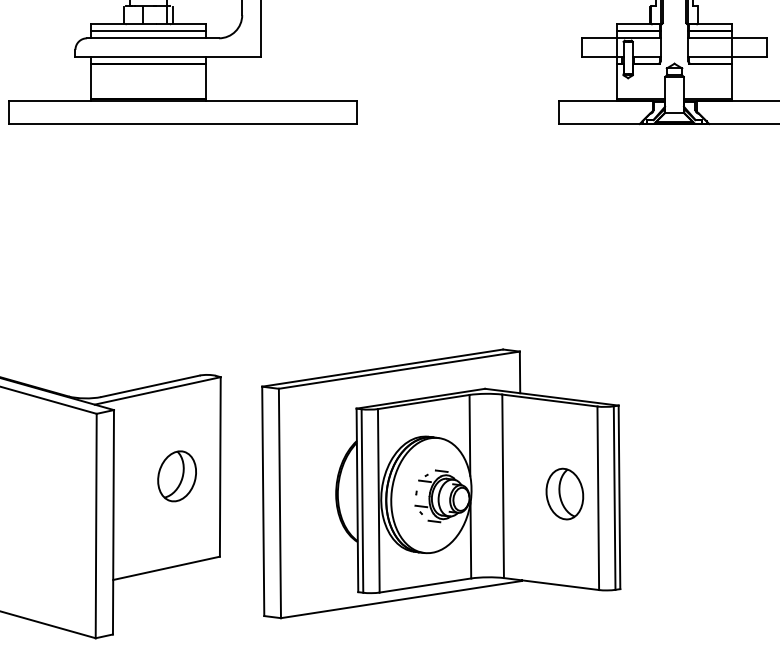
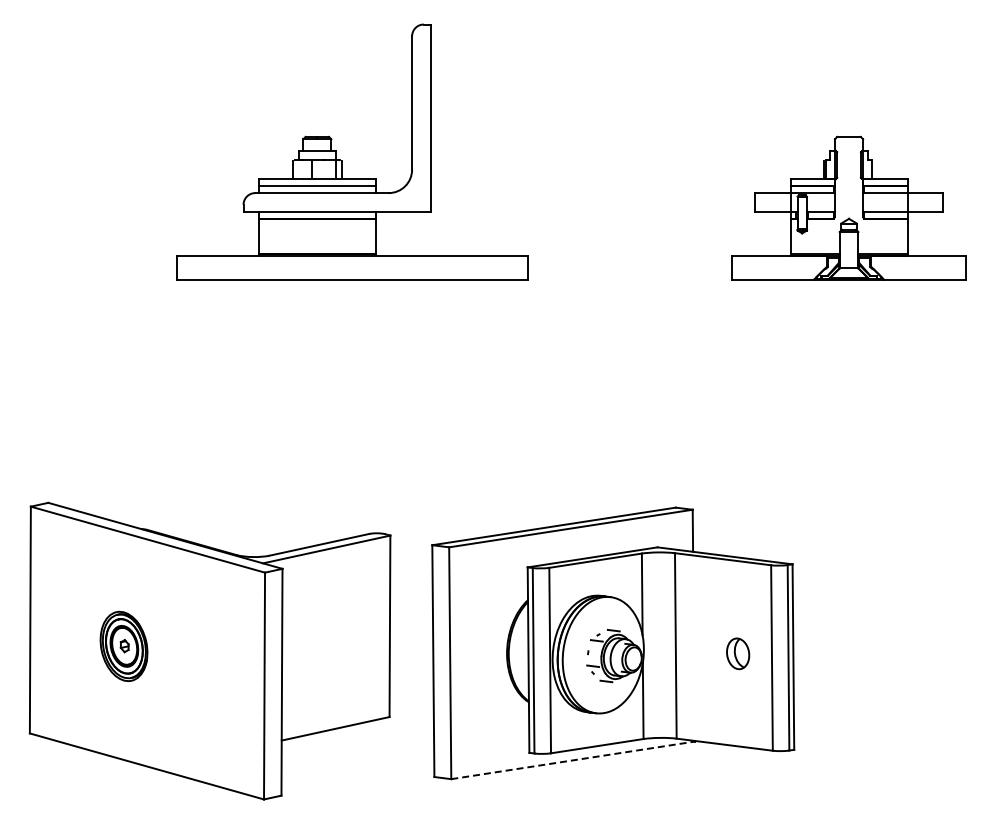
part: (177, 476) -> (346, 635), removed
part: (564, 493) -> (737, 653), size x0.6
line: (401, 599) -> (573, 760), solid -> dashed

